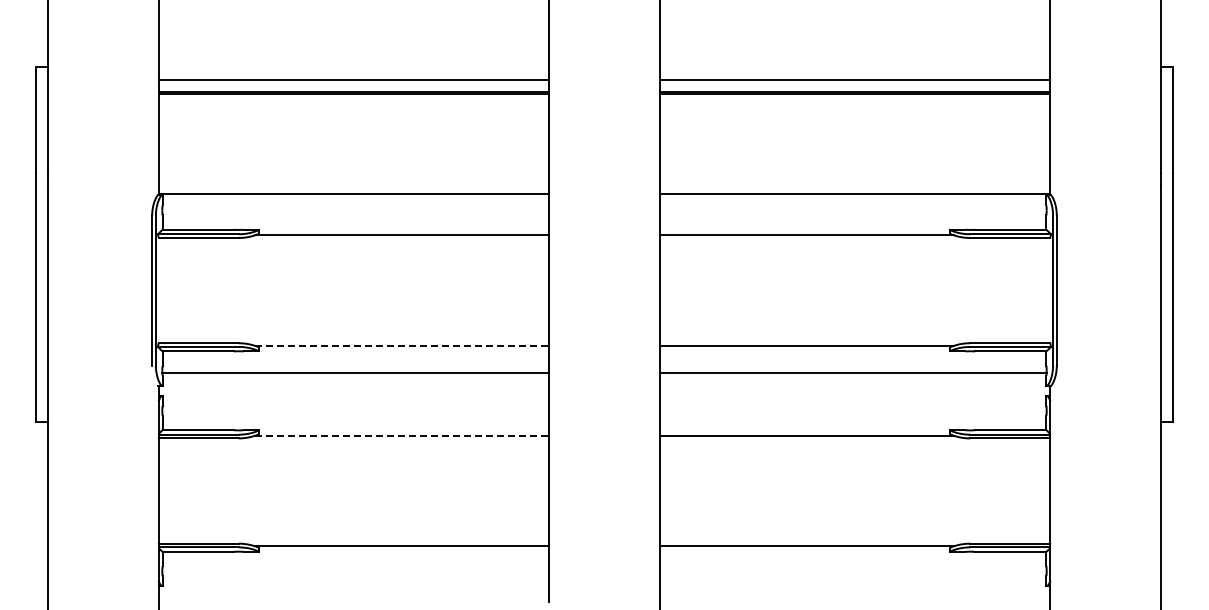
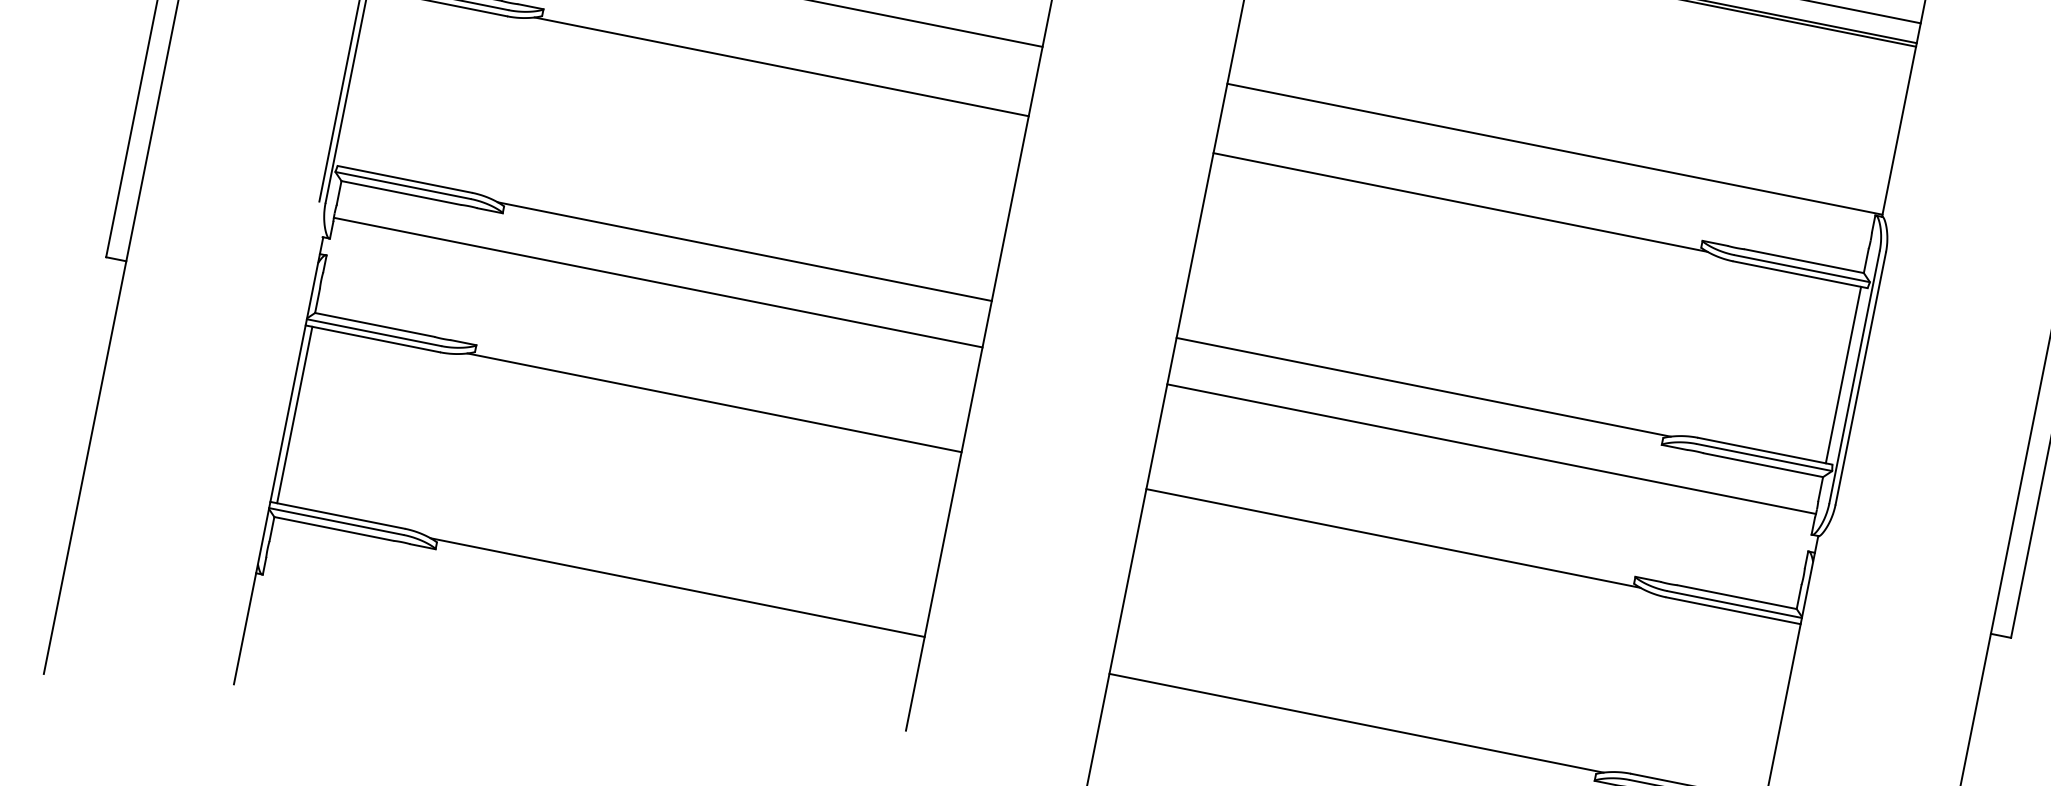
line: (1046, 290) -> (1843, 374), added
line: (402, 345) -> (745, 251), dashed -> solid
line: (402, 435) -> (715, 402), dashed -> solid
line: (162, 490) -> (294, 414), added

